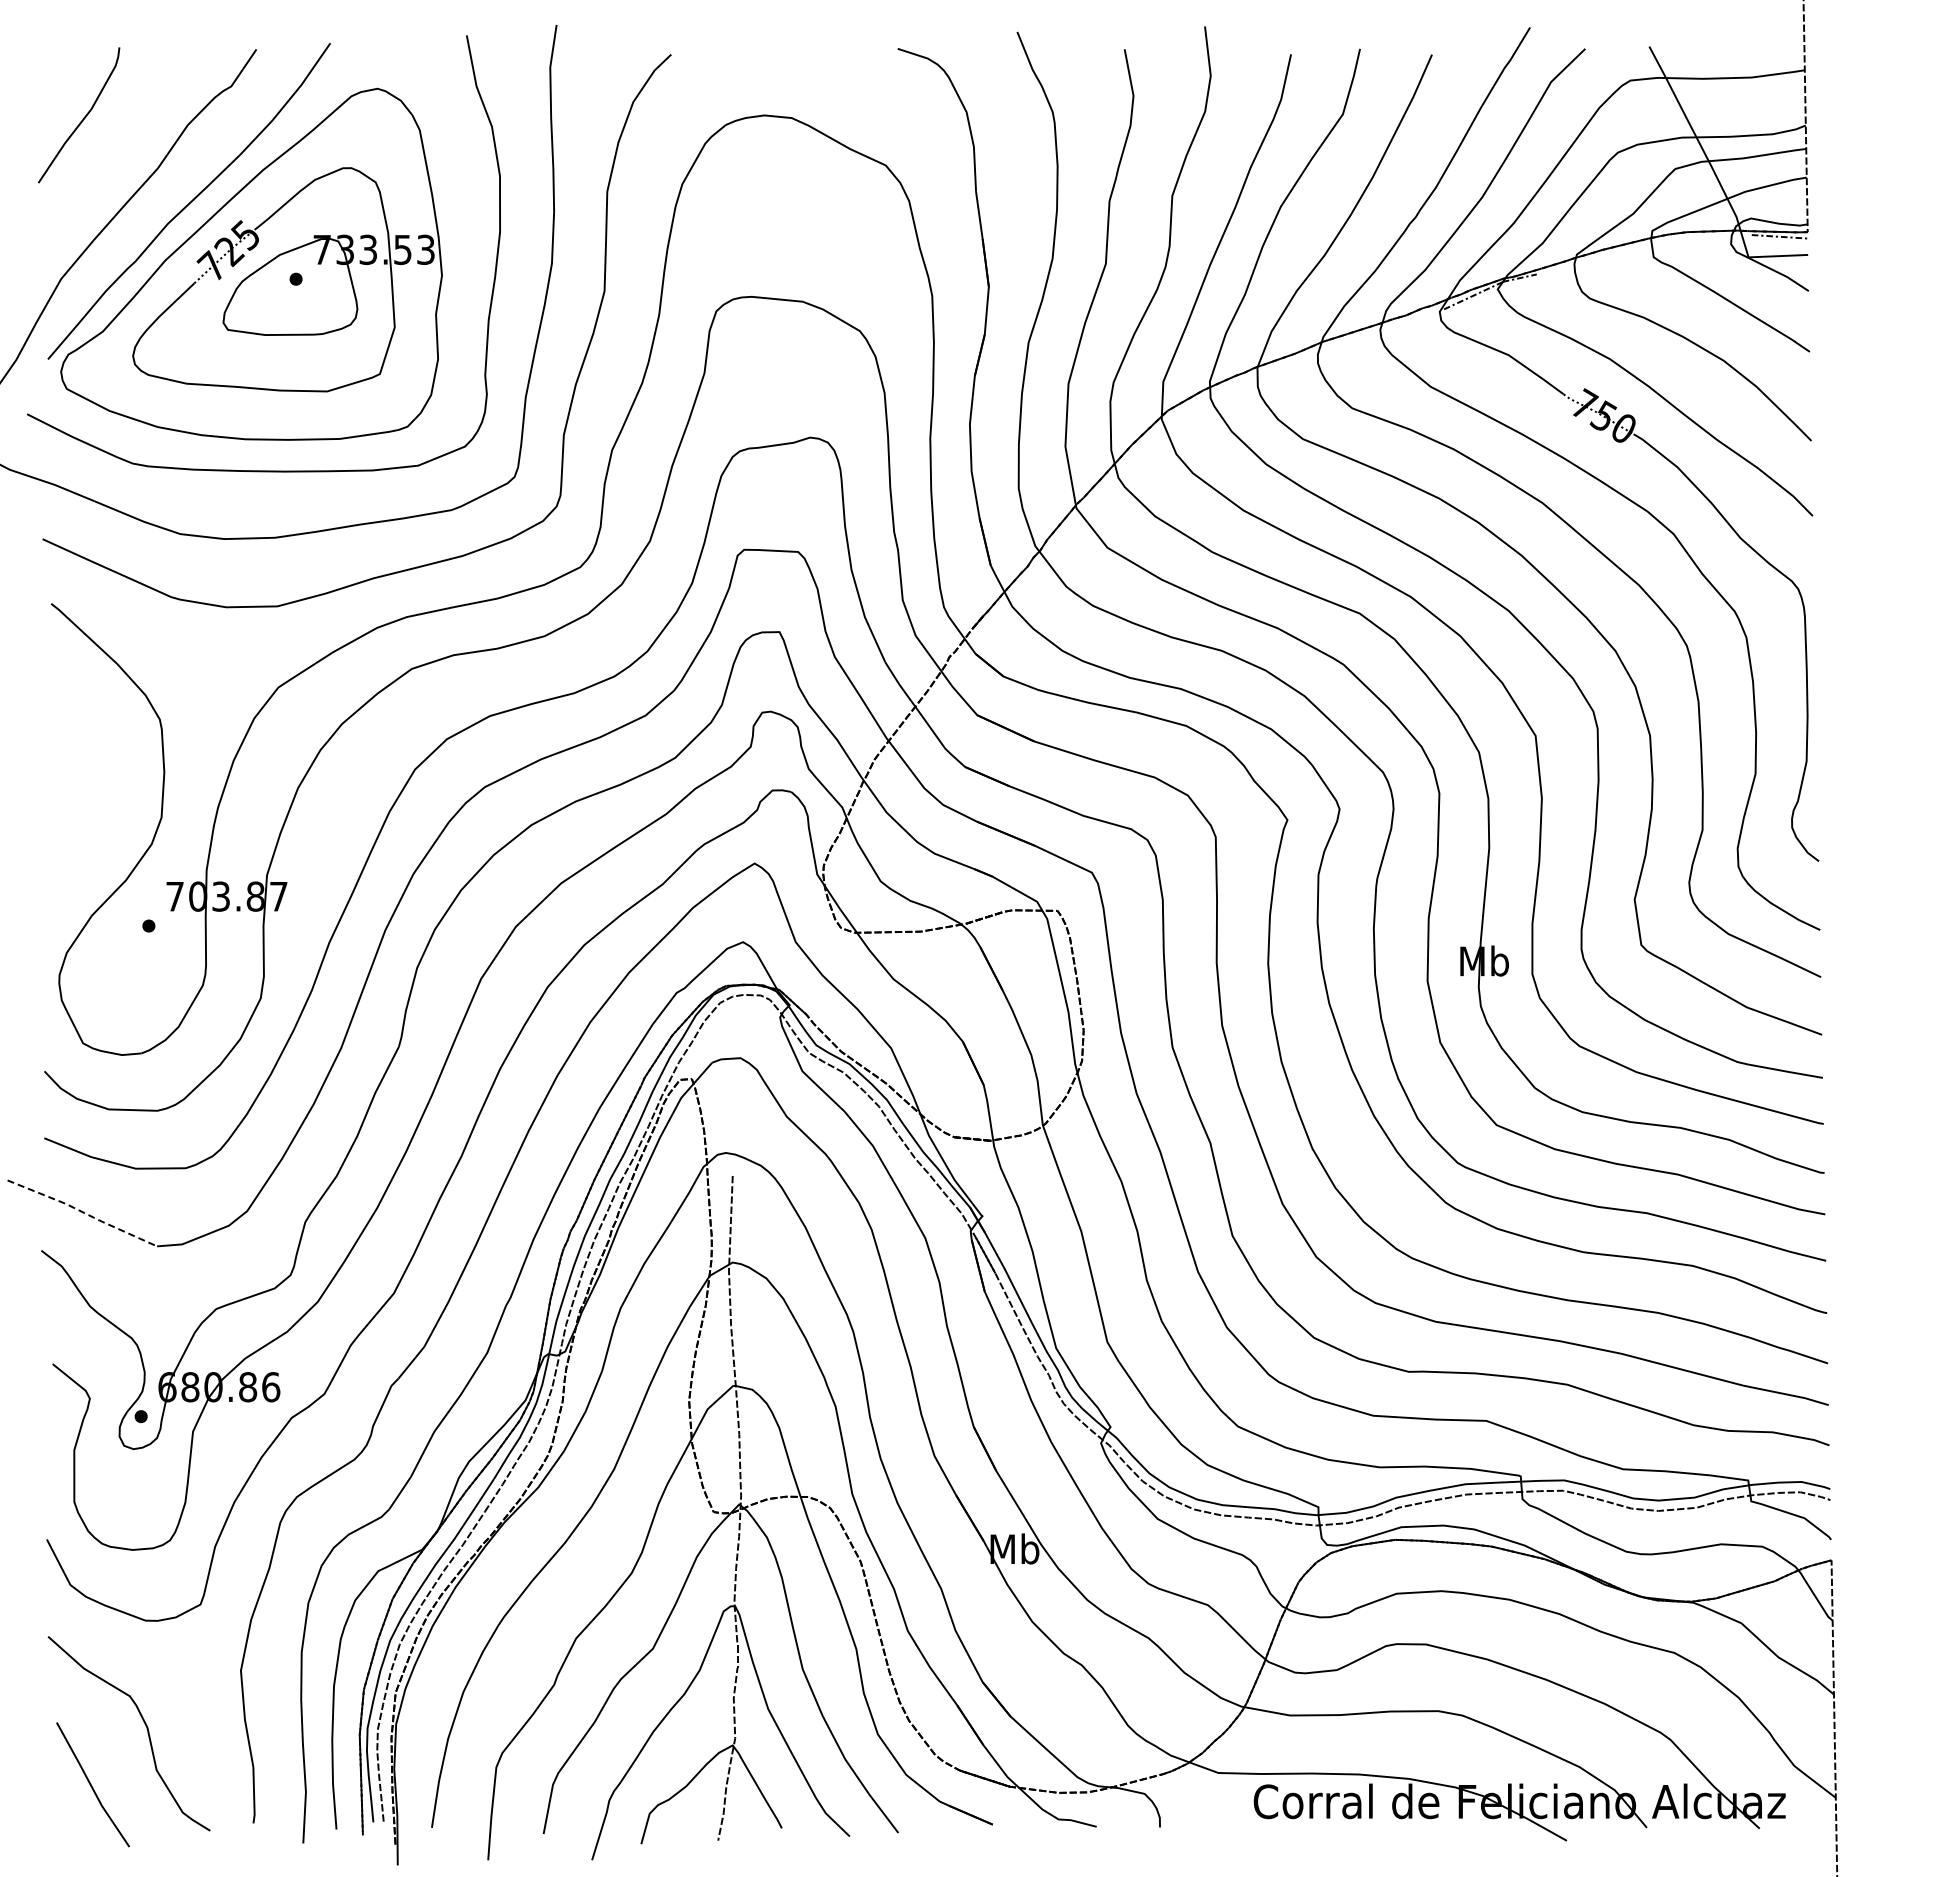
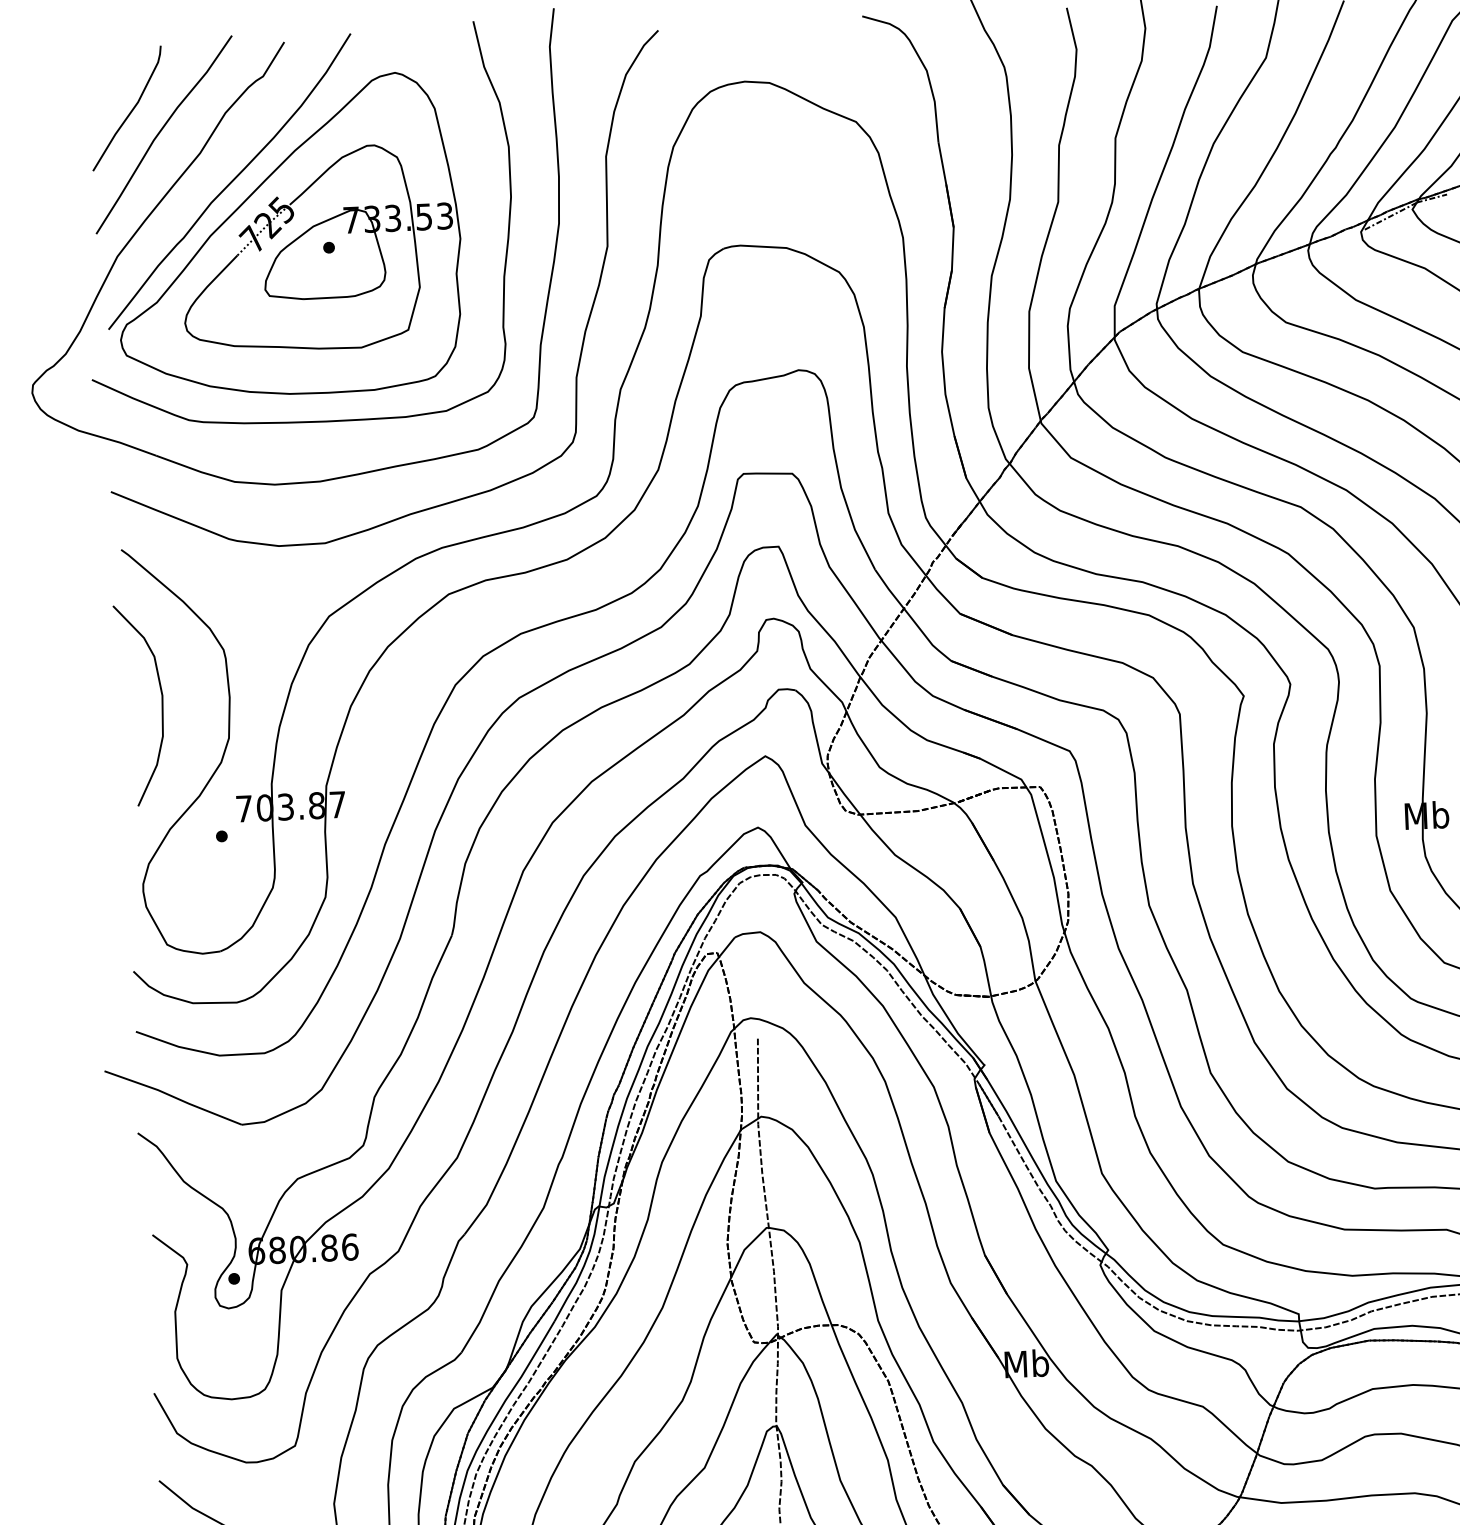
curve: (115, 143) -> (160, 132), added
curve: (88, 776) -> (161, 704), added
line: (82, 1212) -> (173, 1097), dashed -> solid

